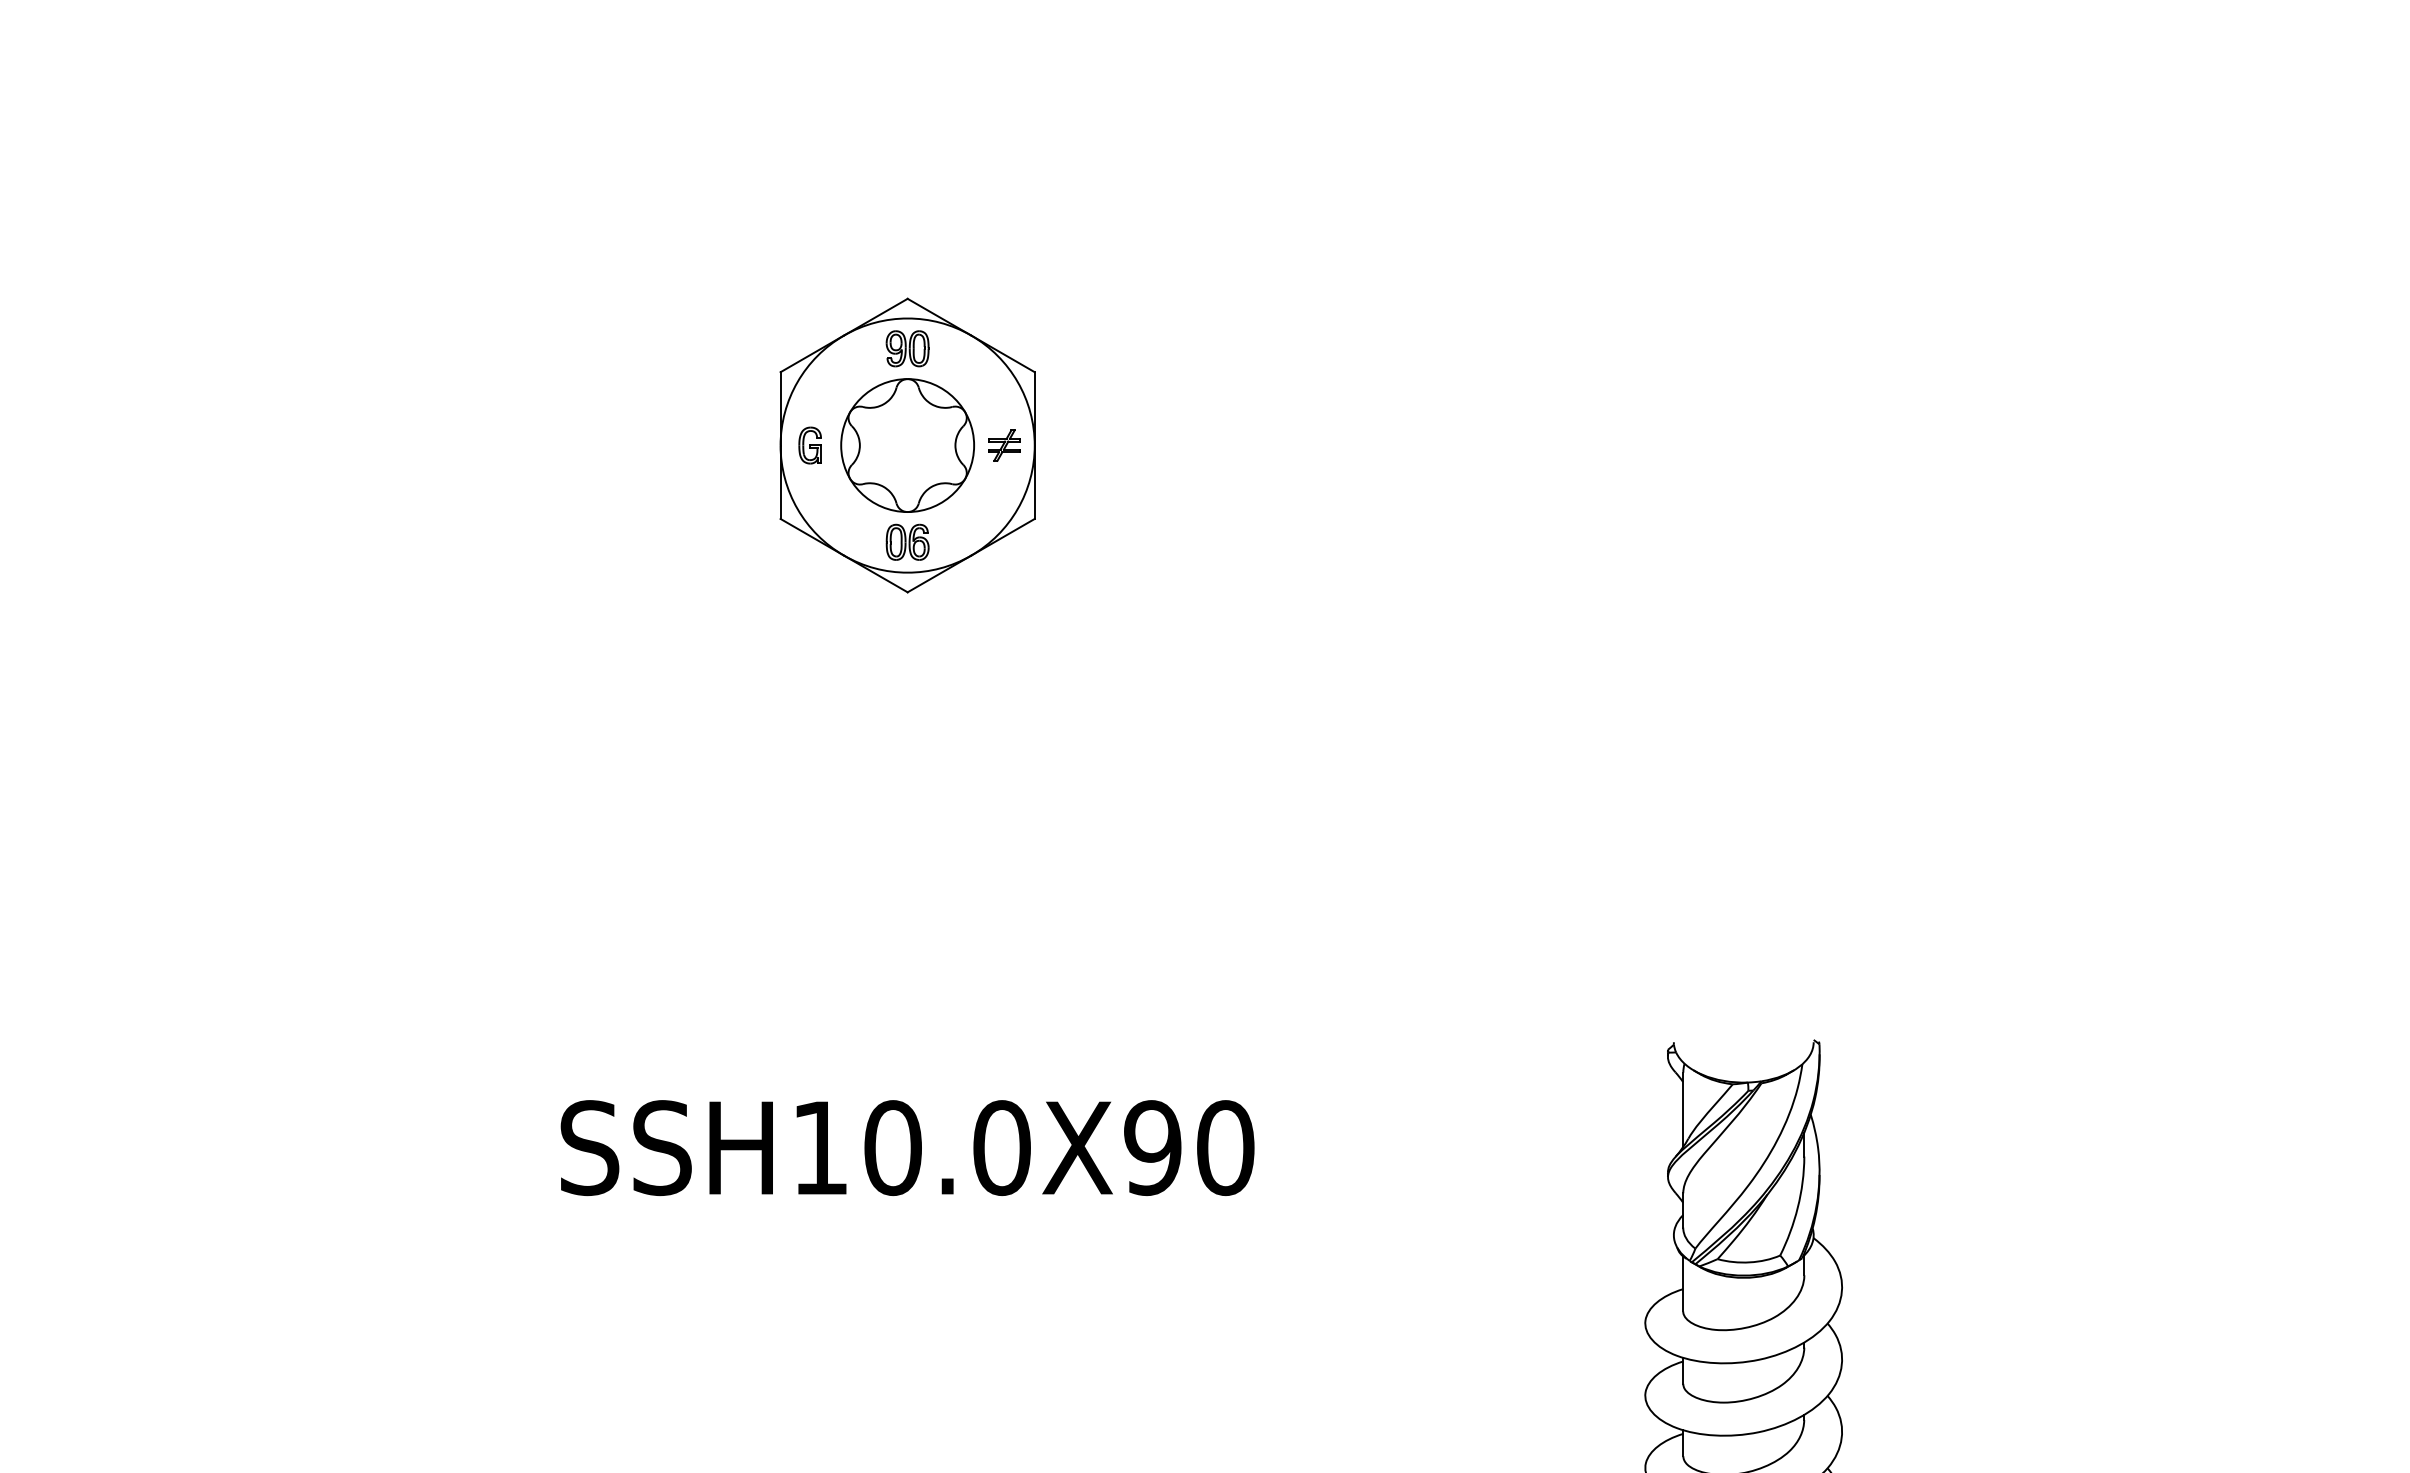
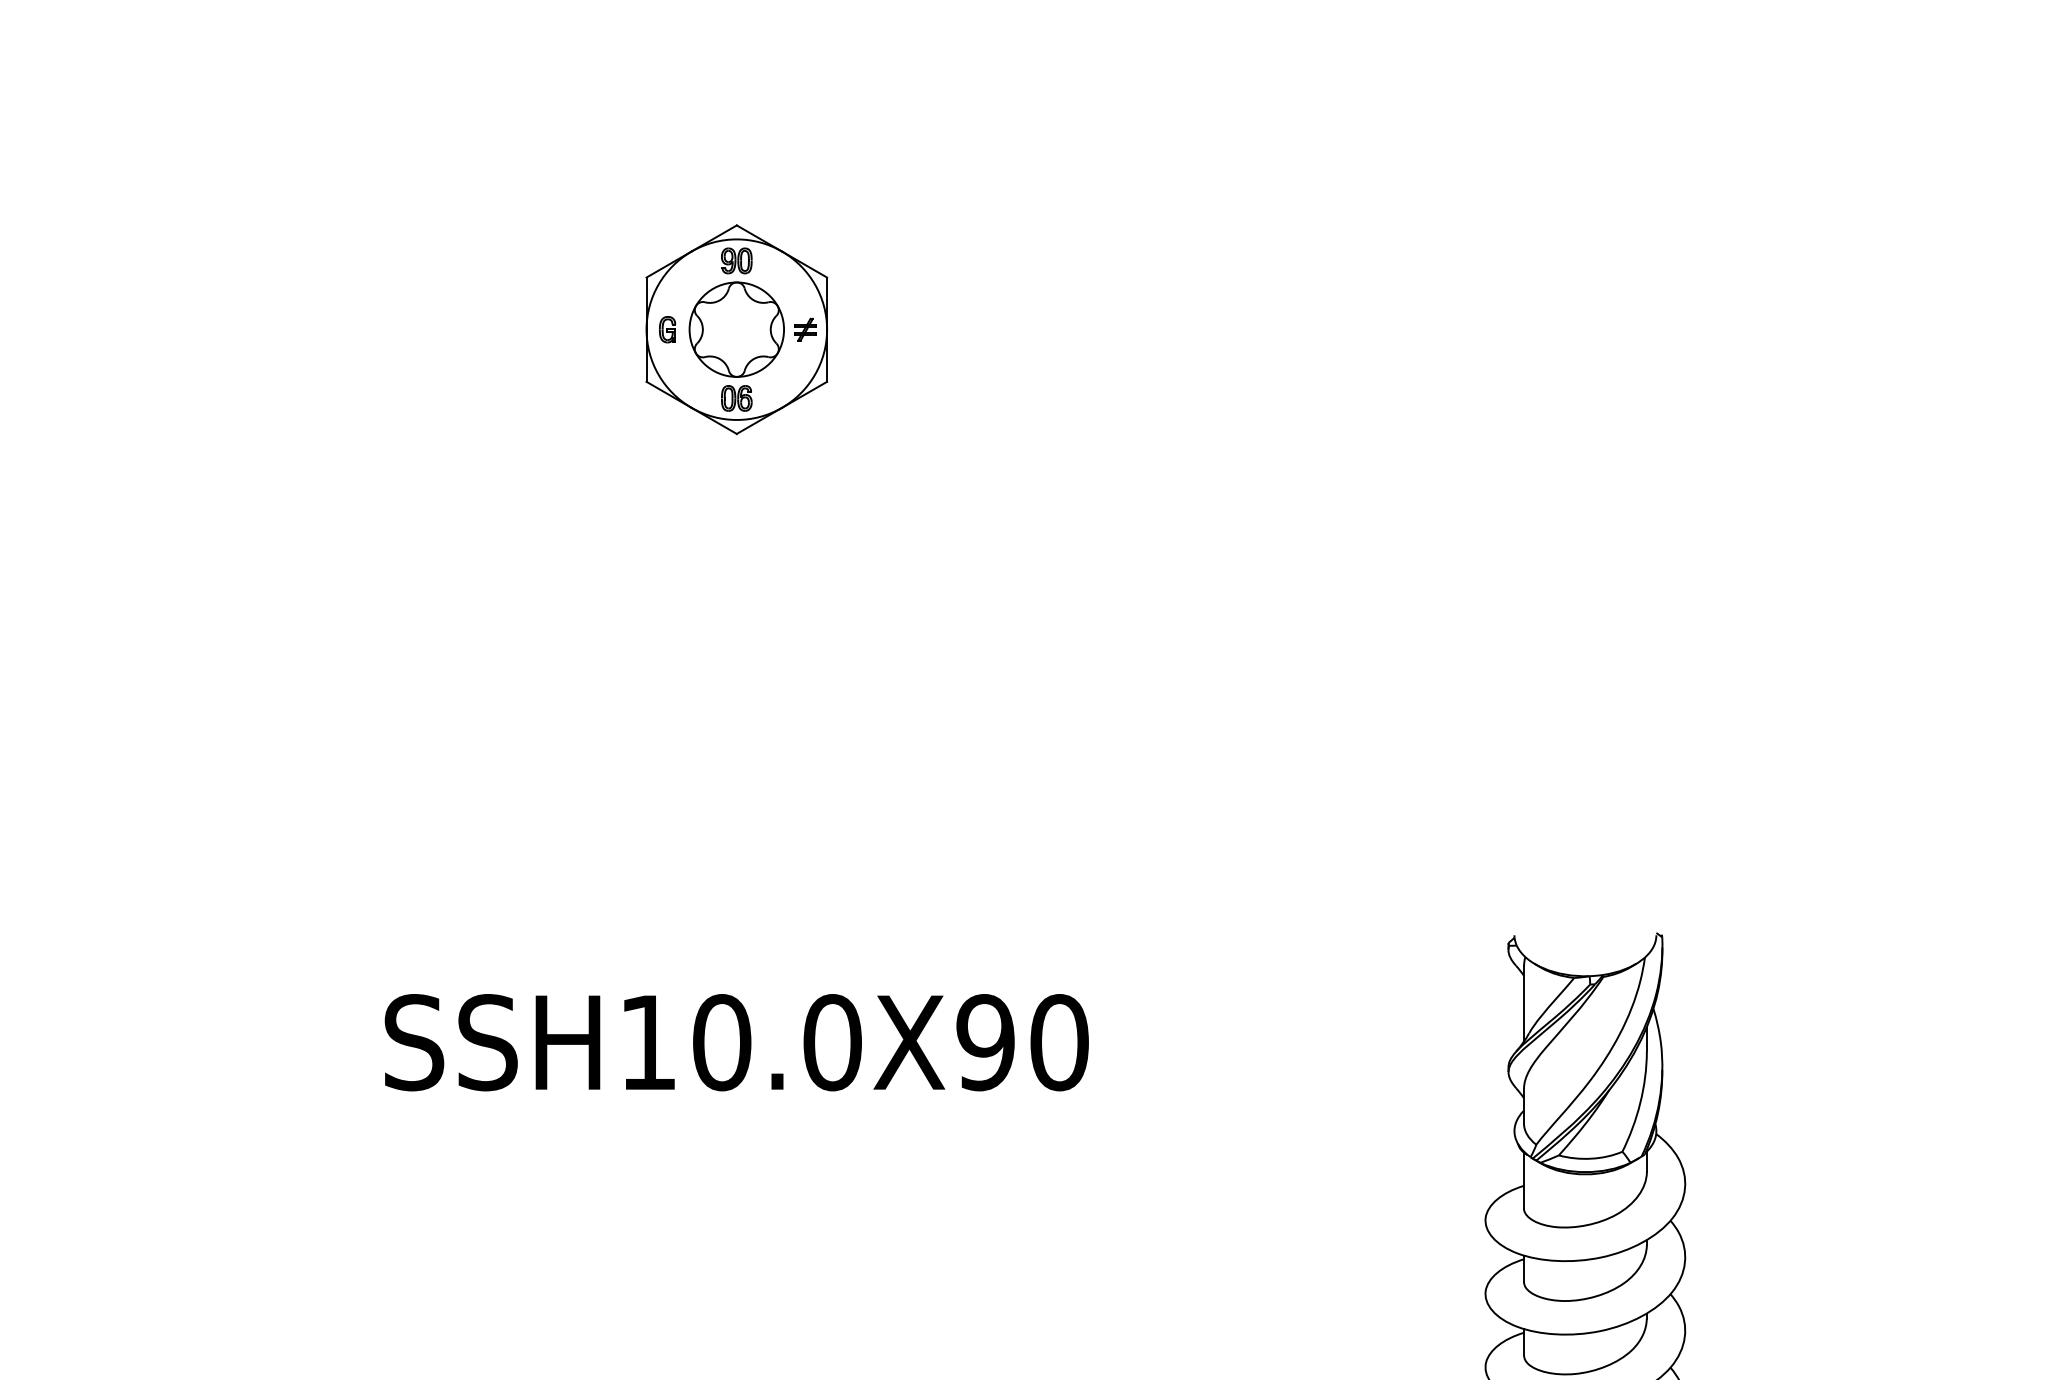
part: (907, 445) -> (736, 329), size x0.7

